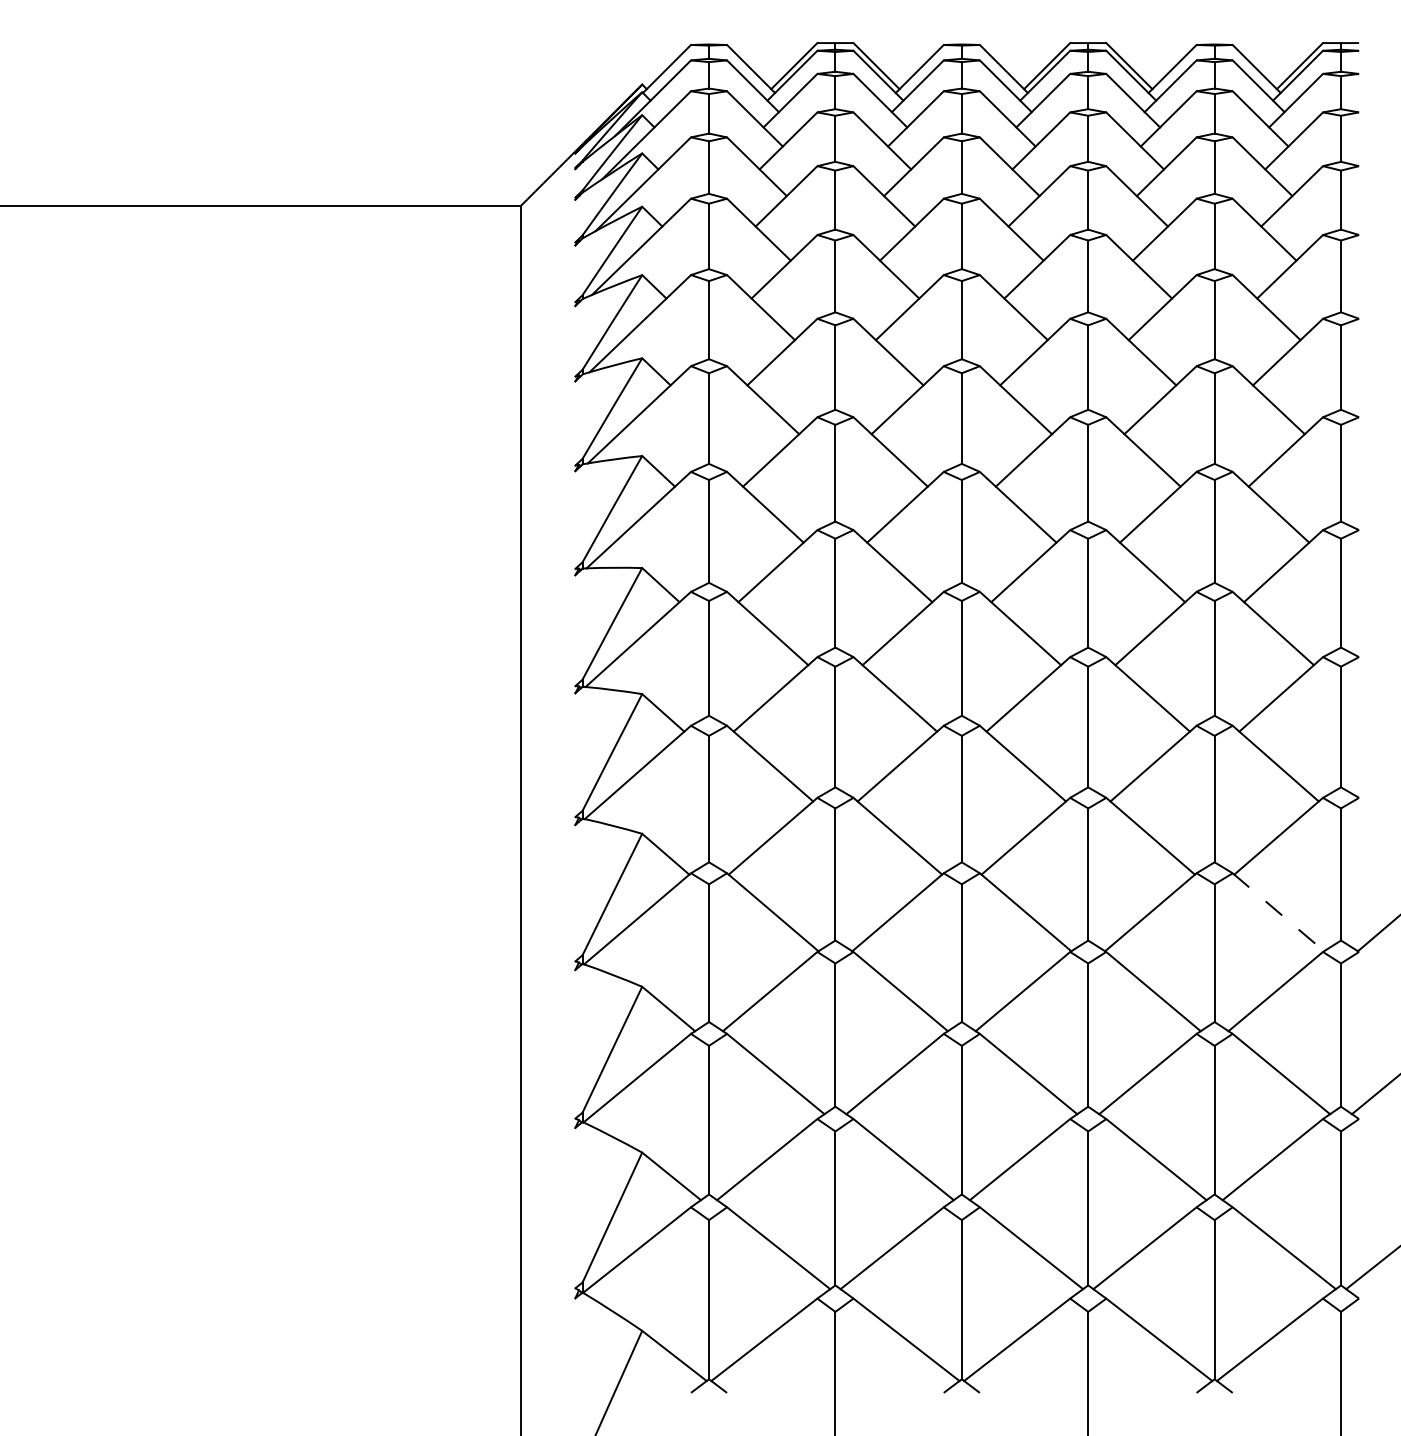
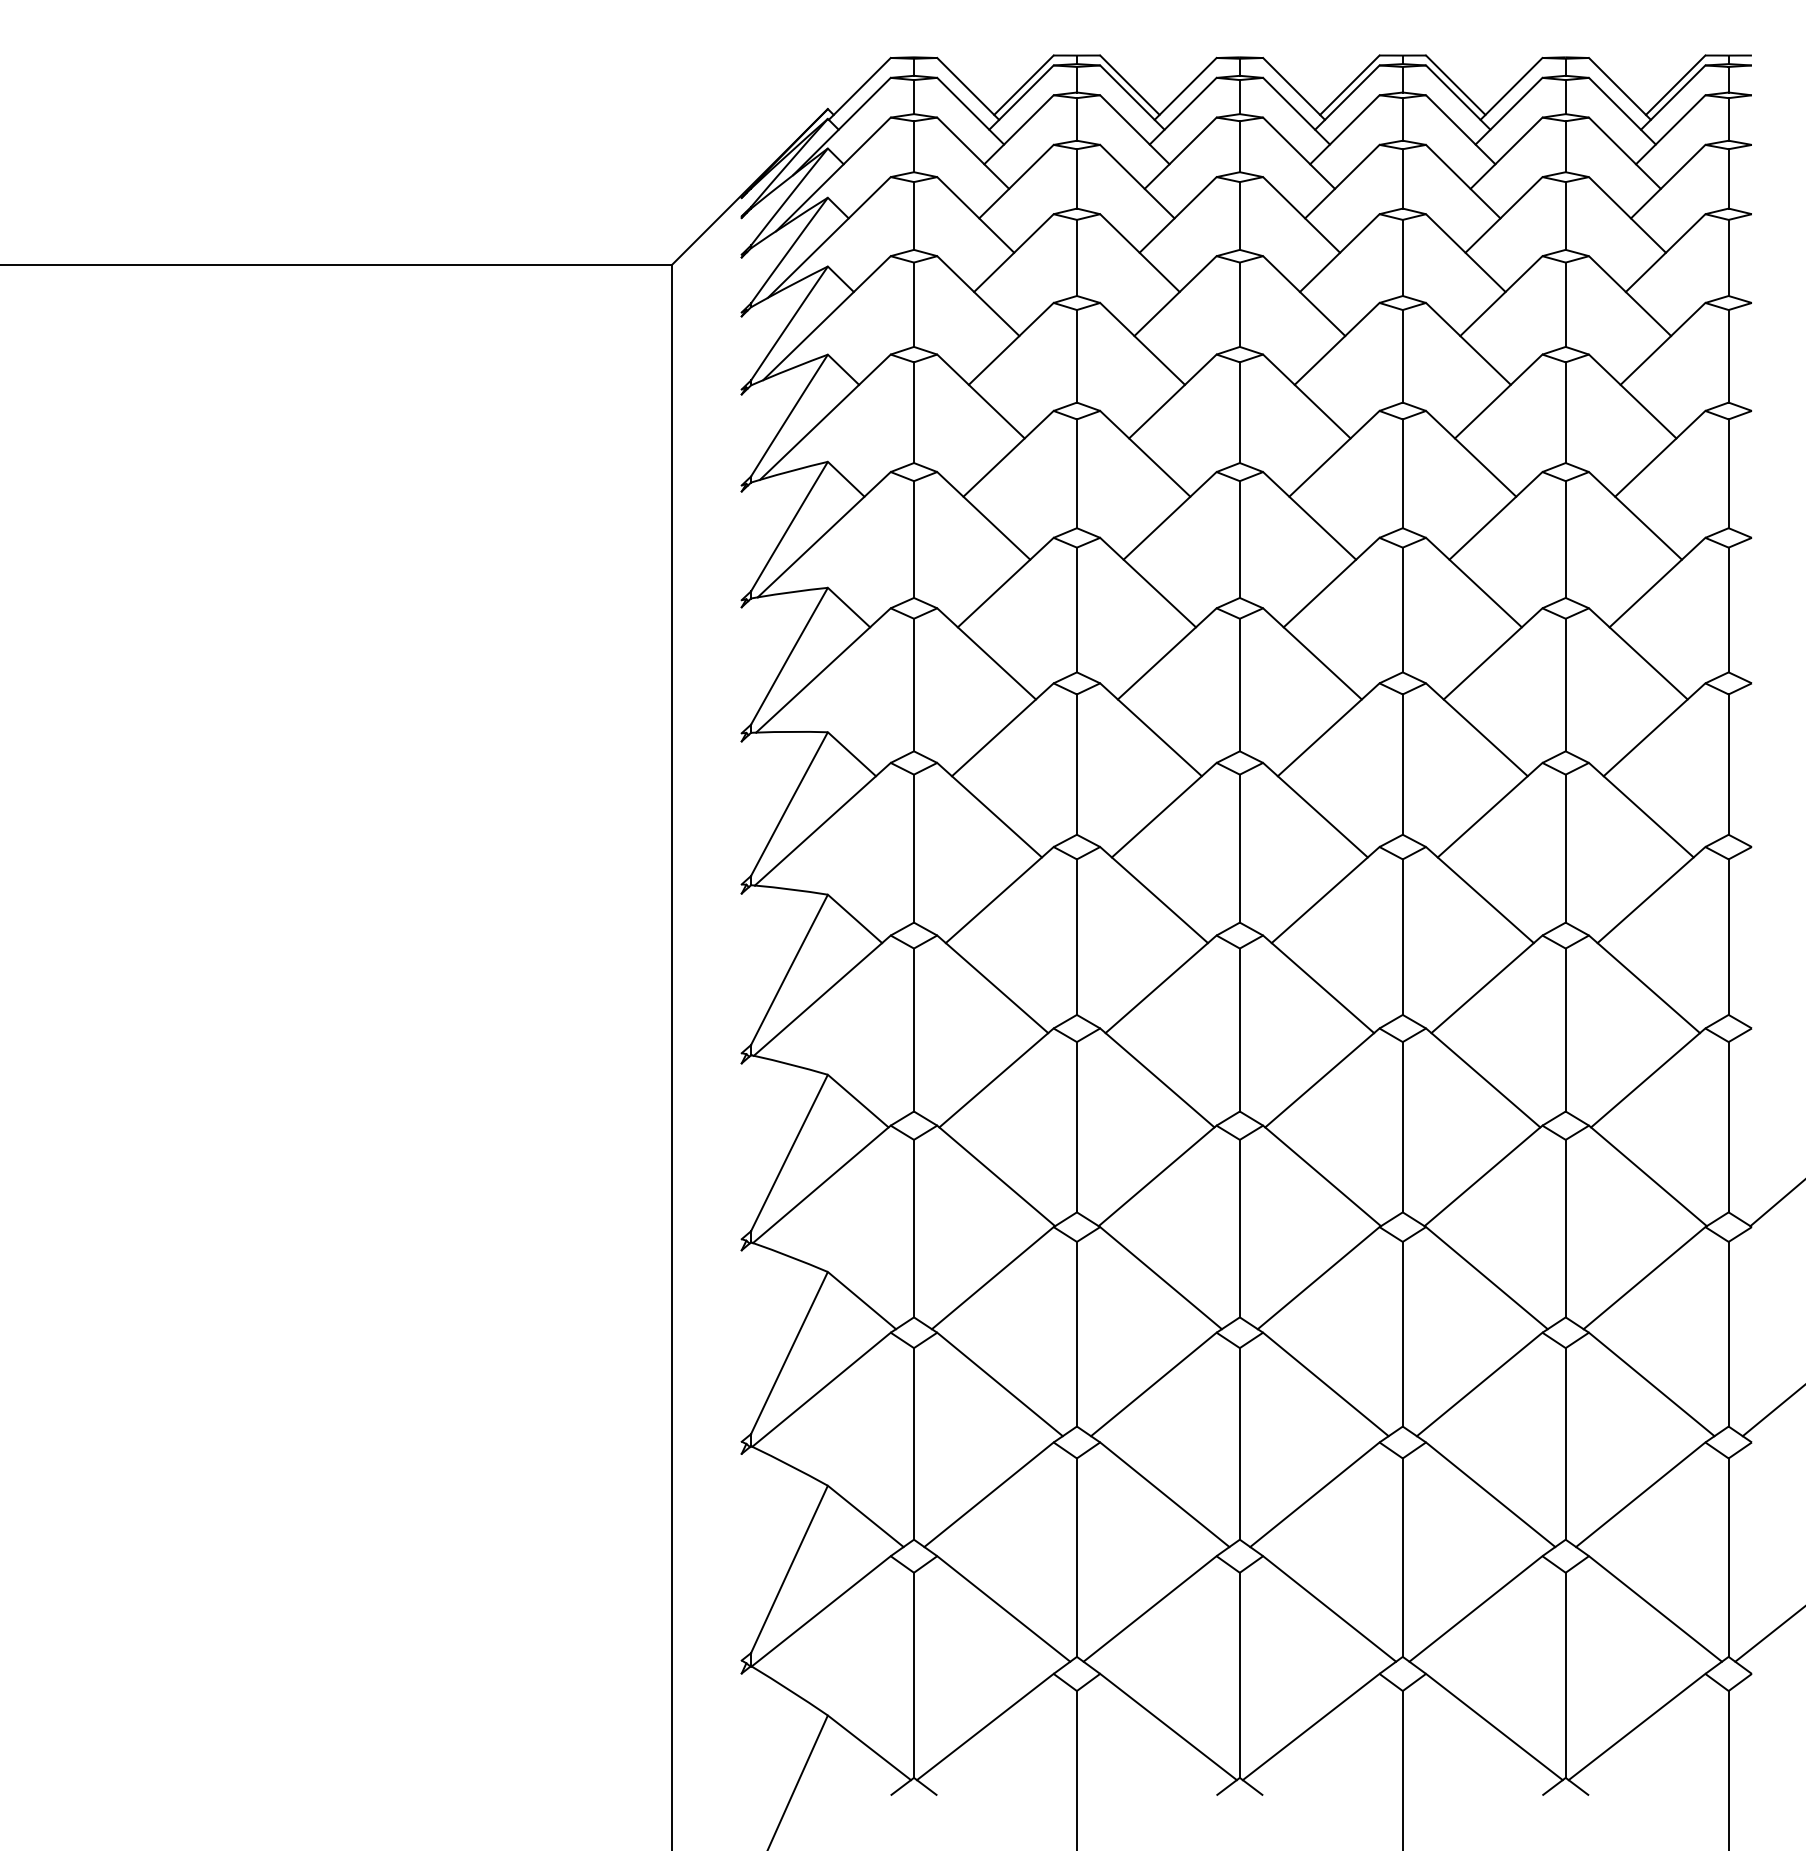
line: (1278, 912) -> (1648, 1176), dashed -> solid

